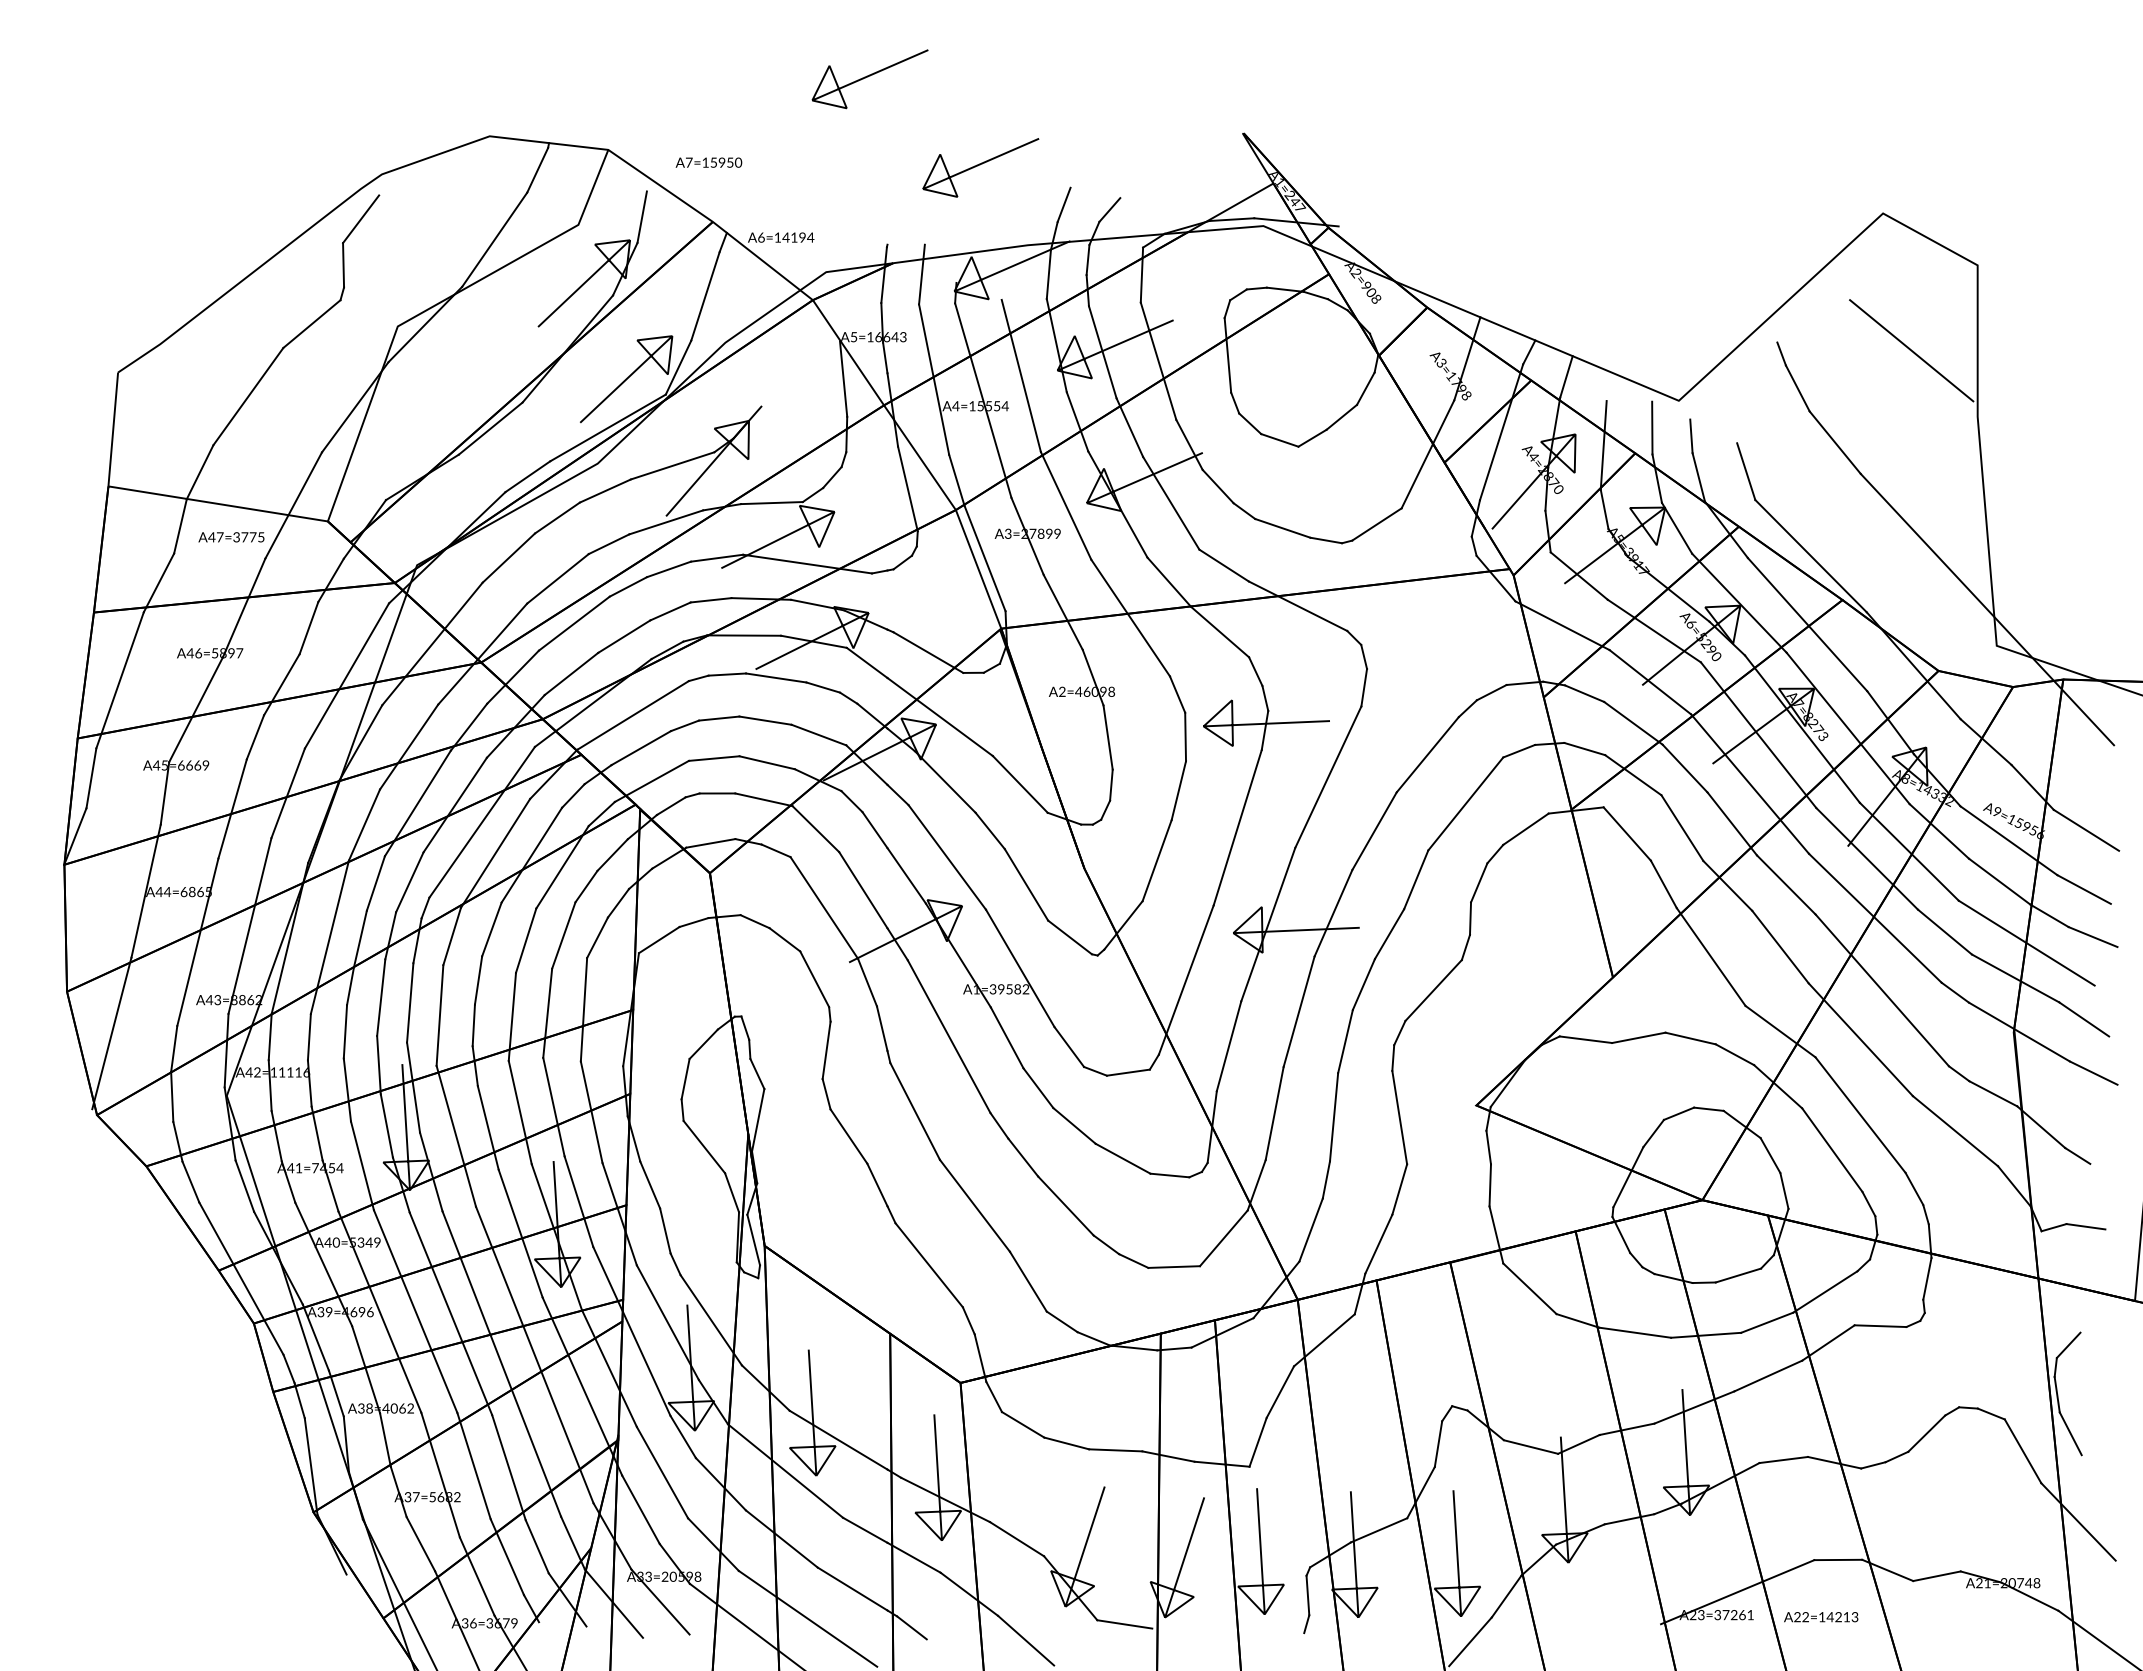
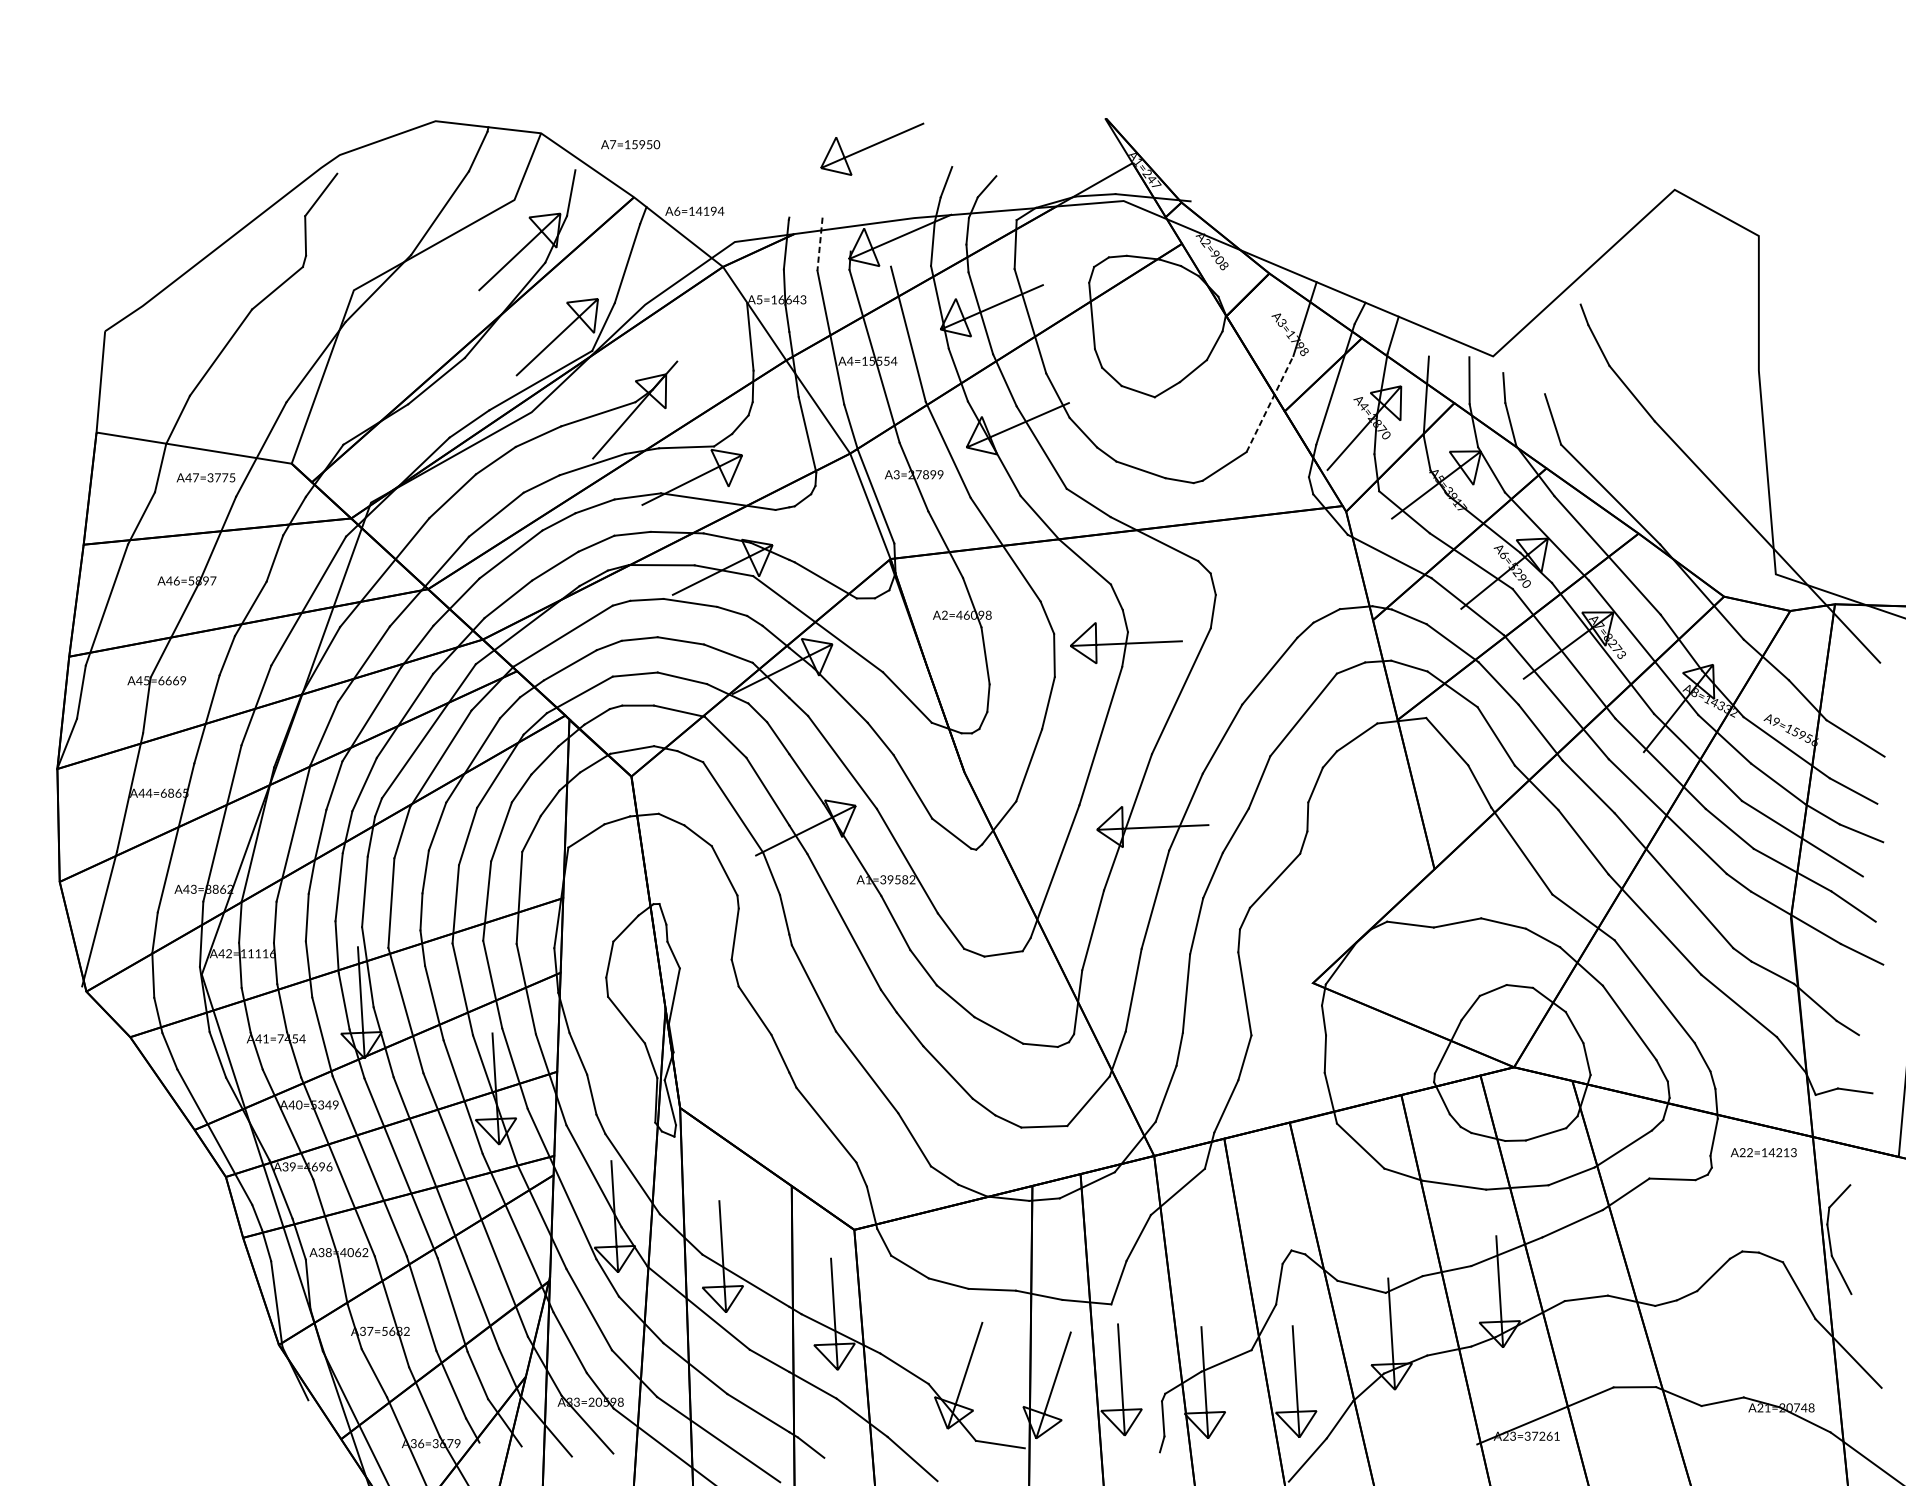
line: (868, 77) -> (772, 68), removed
line: (921, 274) -> (819, 244), solid -> dashed
line: (1911, 350) -> (1700, 311), removed
line: (1428, 453) -> (1270, 403), solid -> dashed
text: (1821, 1617) -> (1764, 1152), moved

